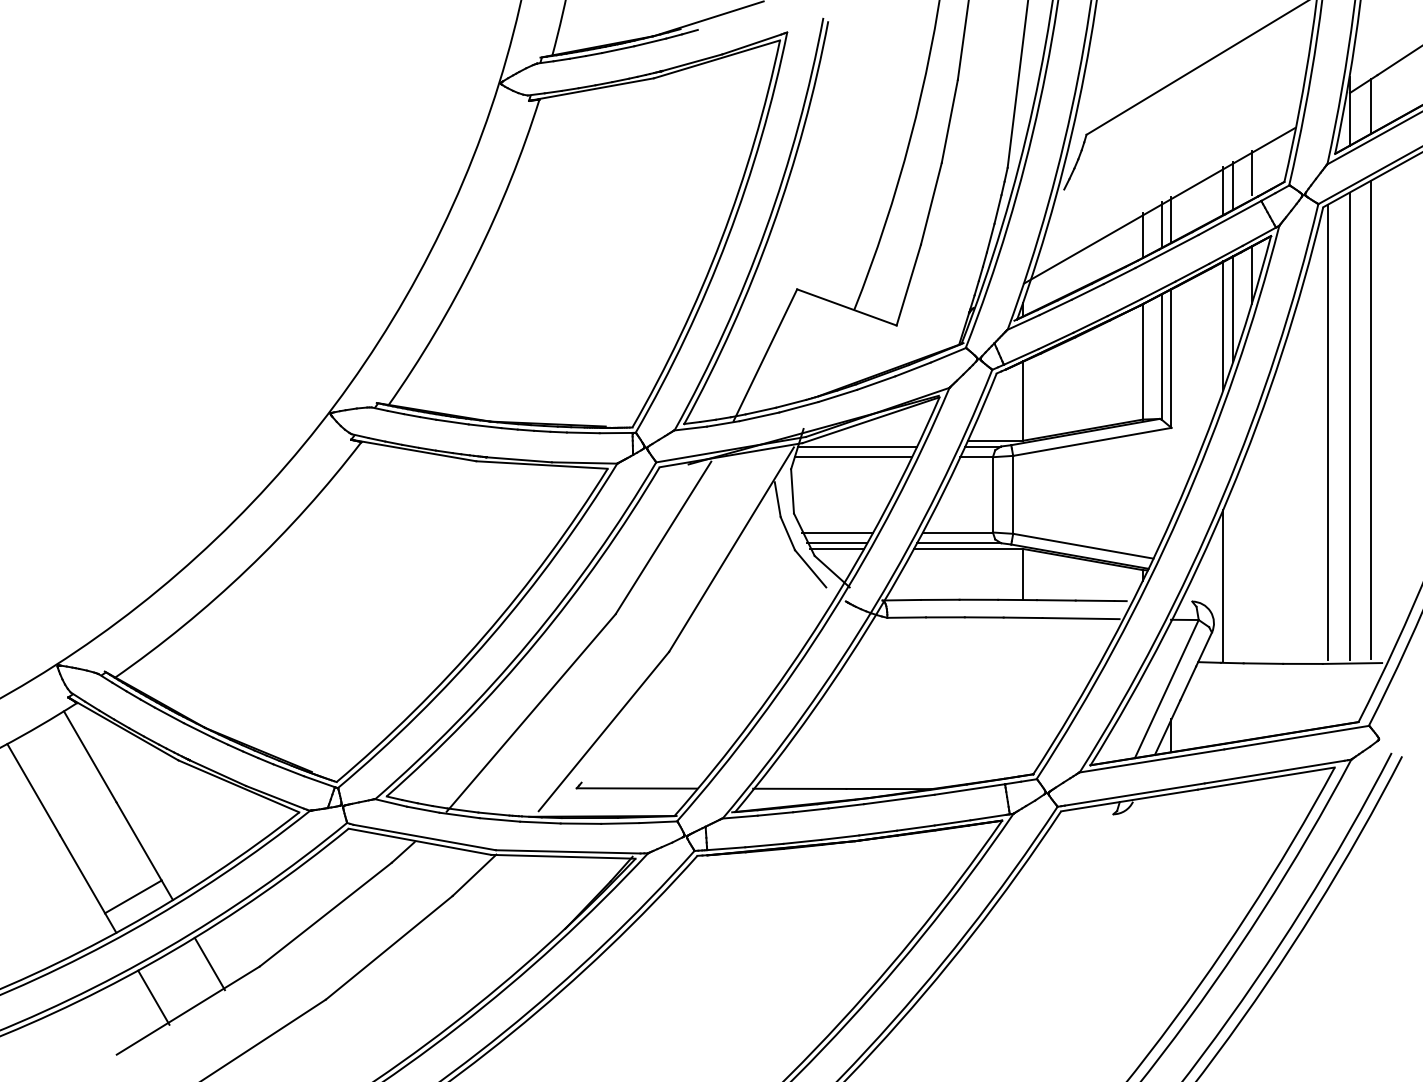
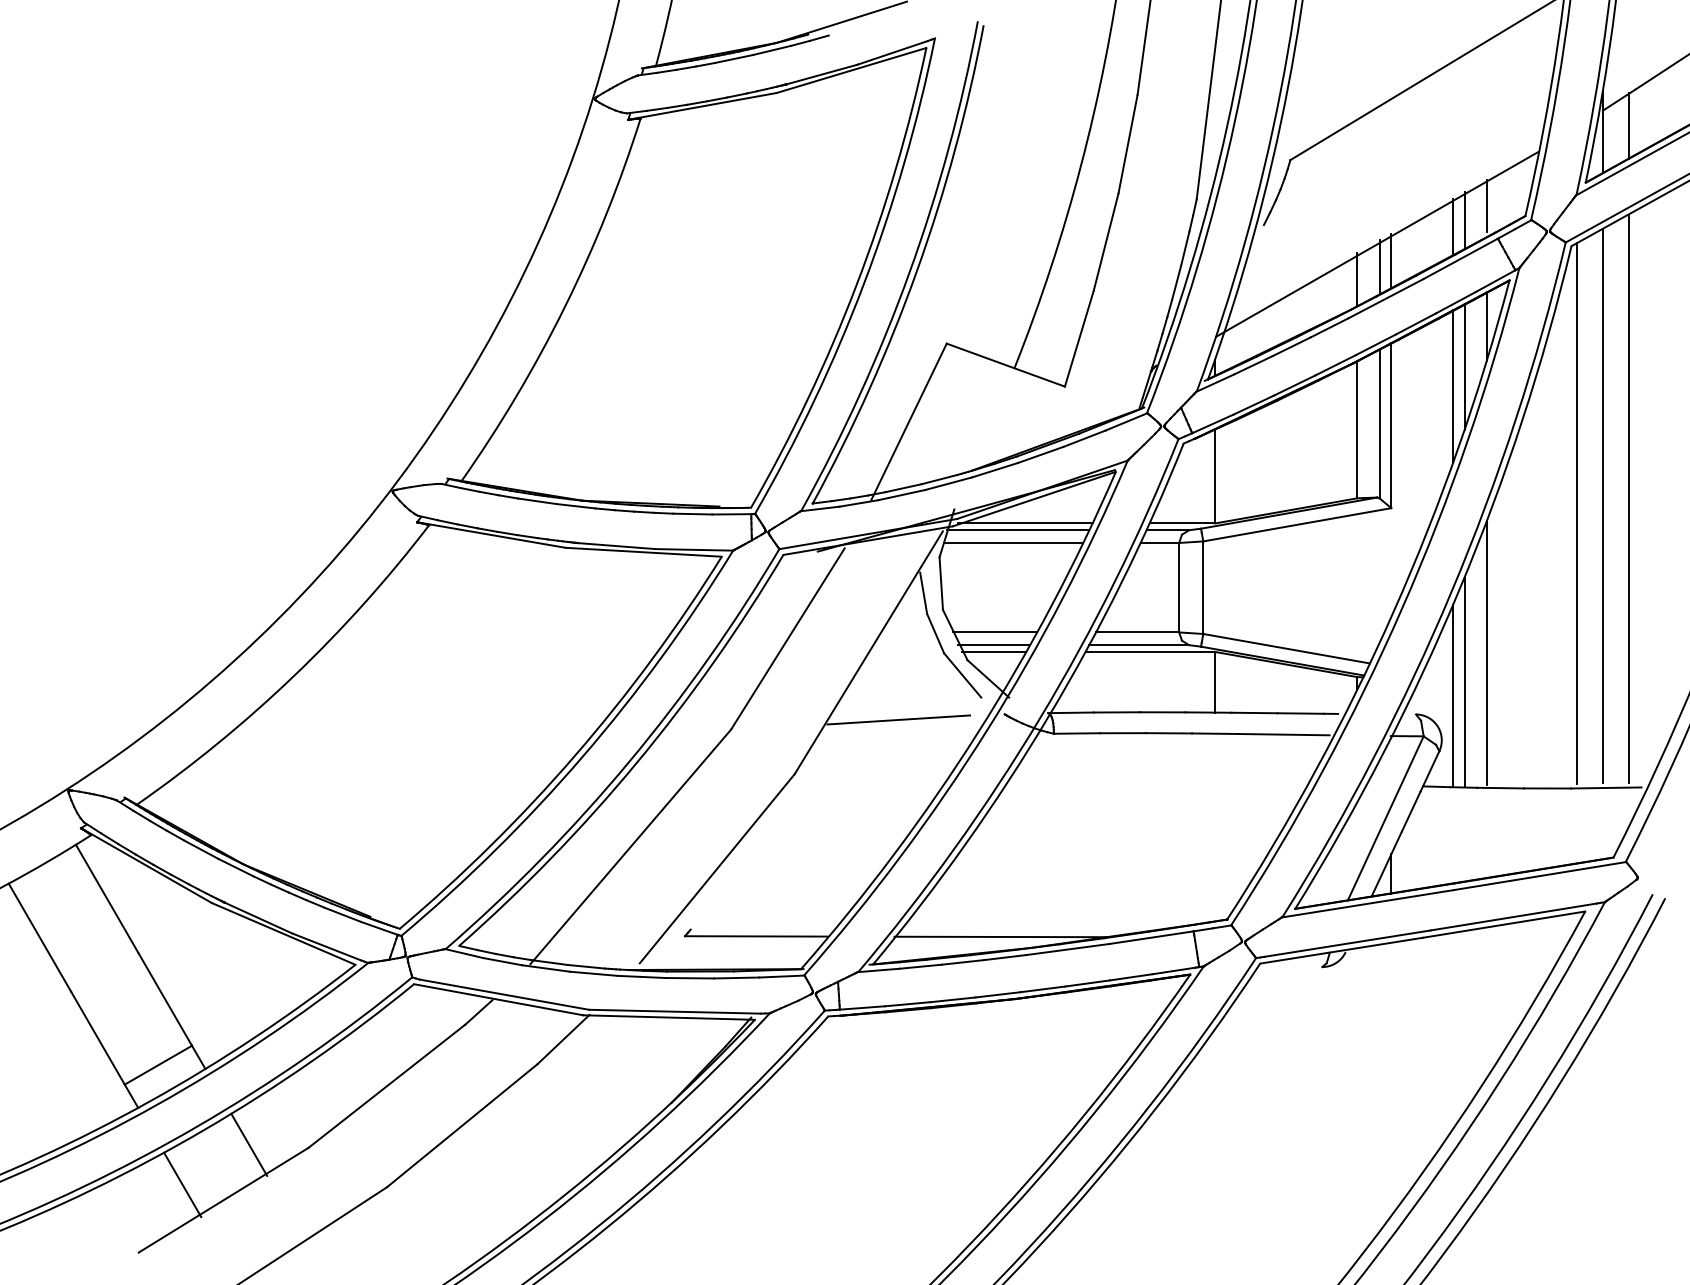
line: (863, 440) -> (1025, 523), added
line: (1251, 550) -> (1486, 653), added
line: (1233, 573) -> (1464, 681), added
line: (756, 605) -> (898, 719), added

